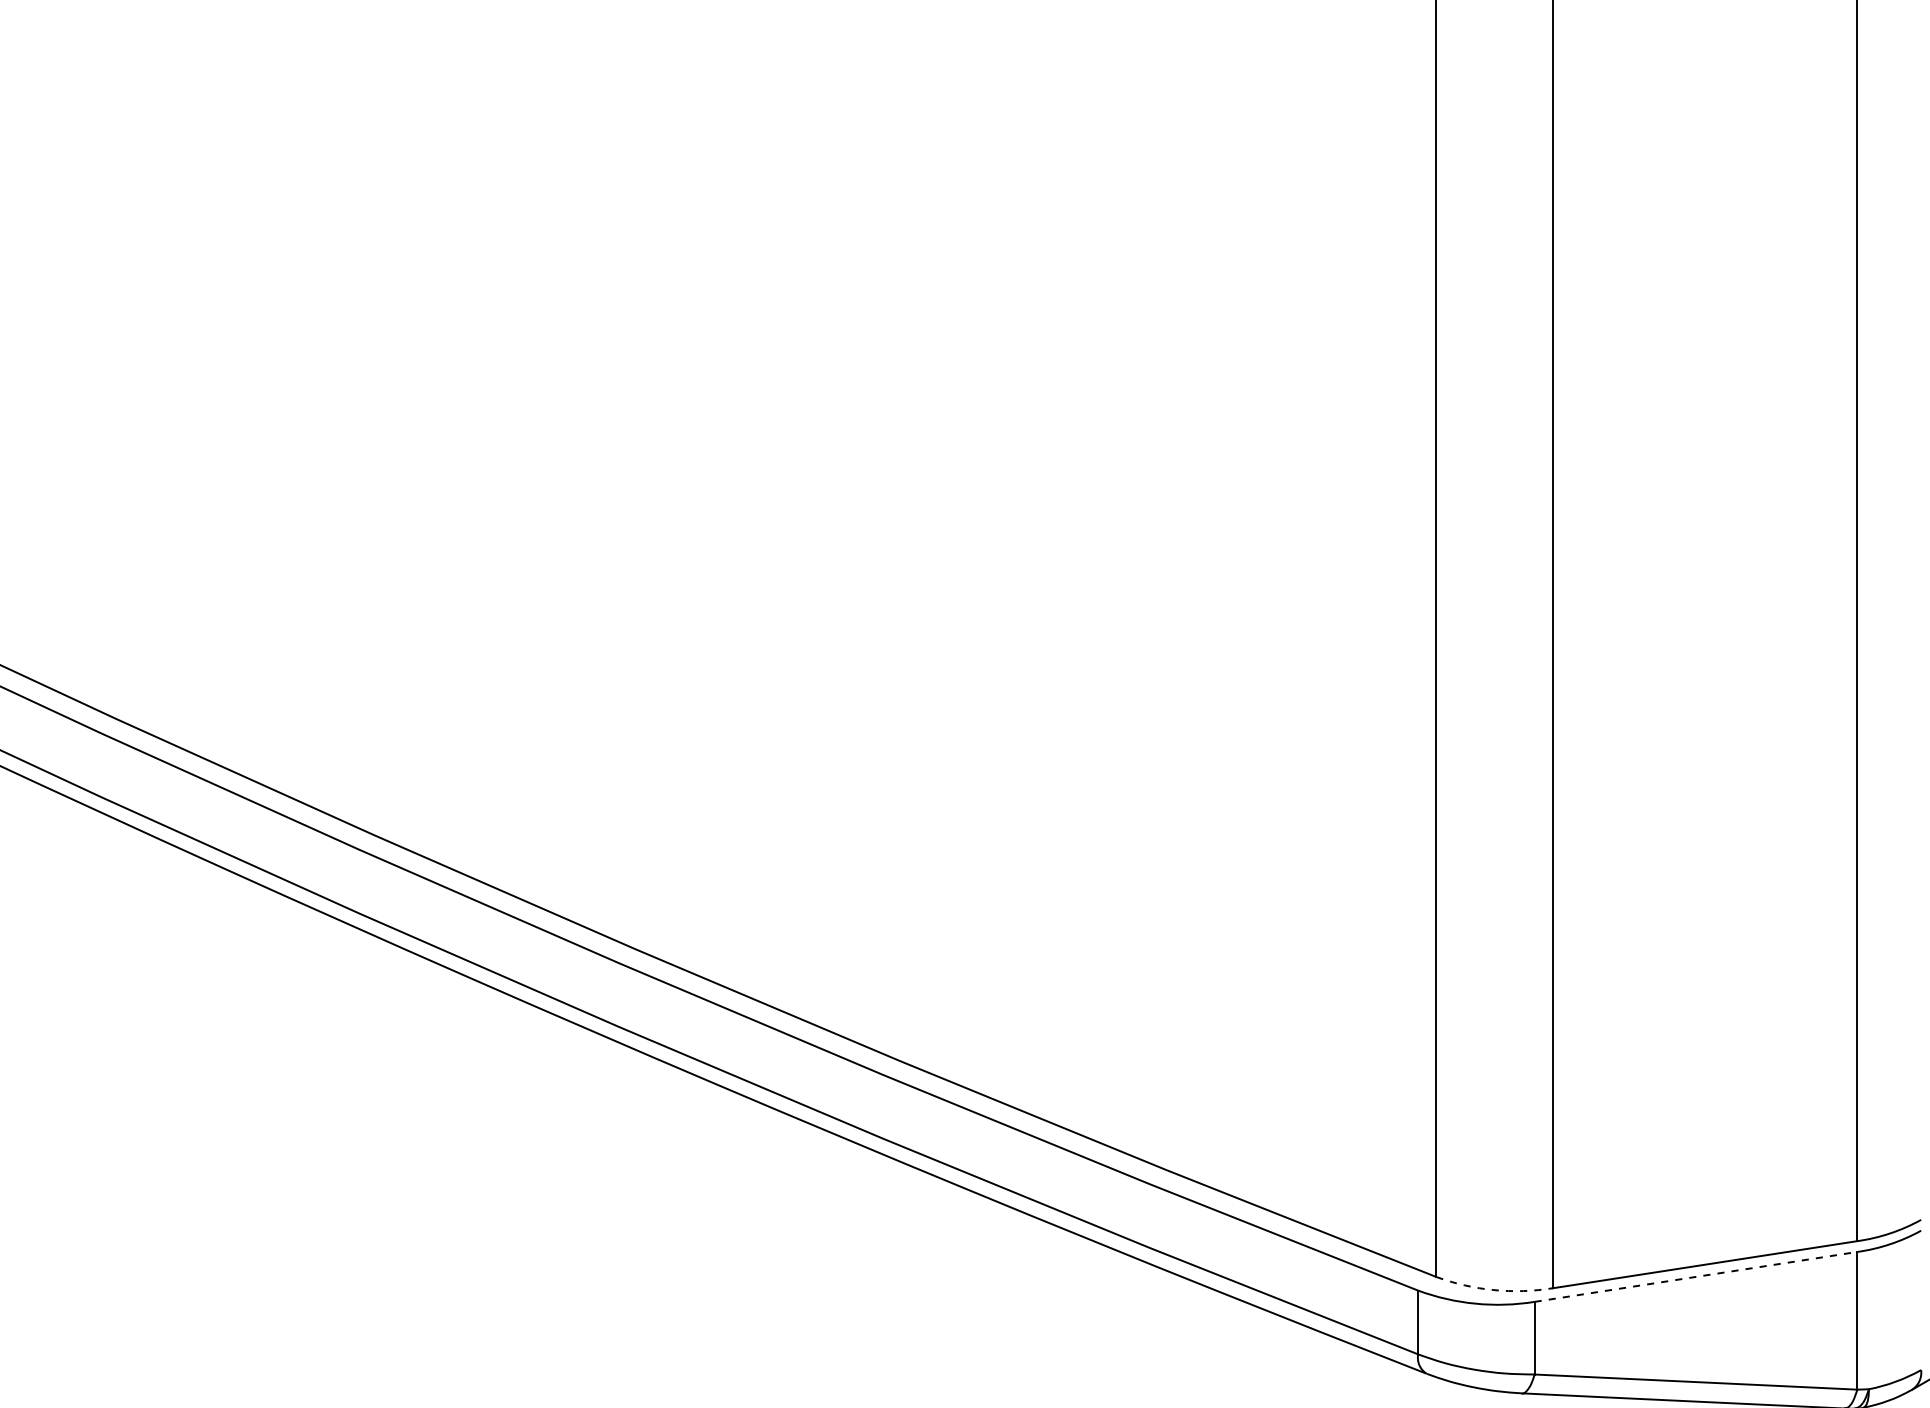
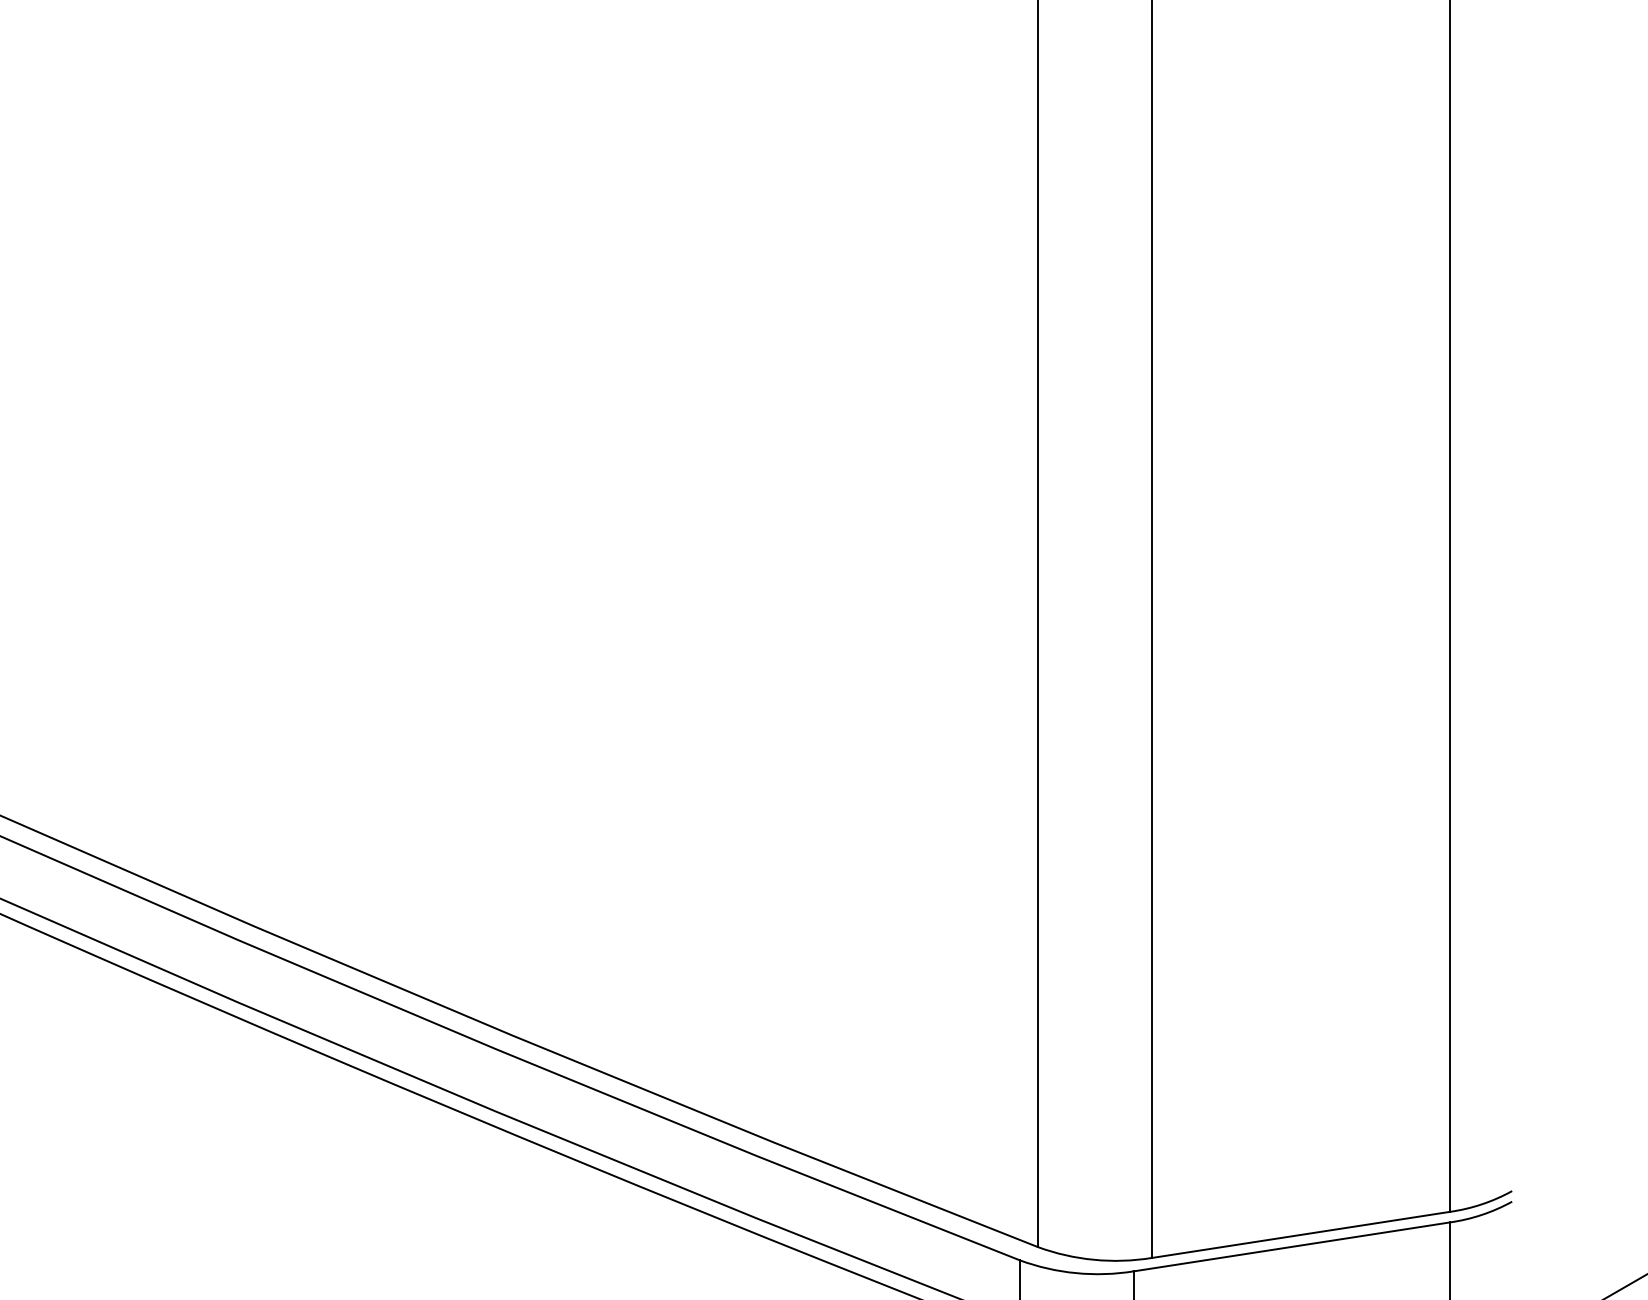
line: (1696, 1276) -> (1292, 1246), dashed -> solid
arc: (1493, 1290) -> (1093, 1260), dashed -> solid

